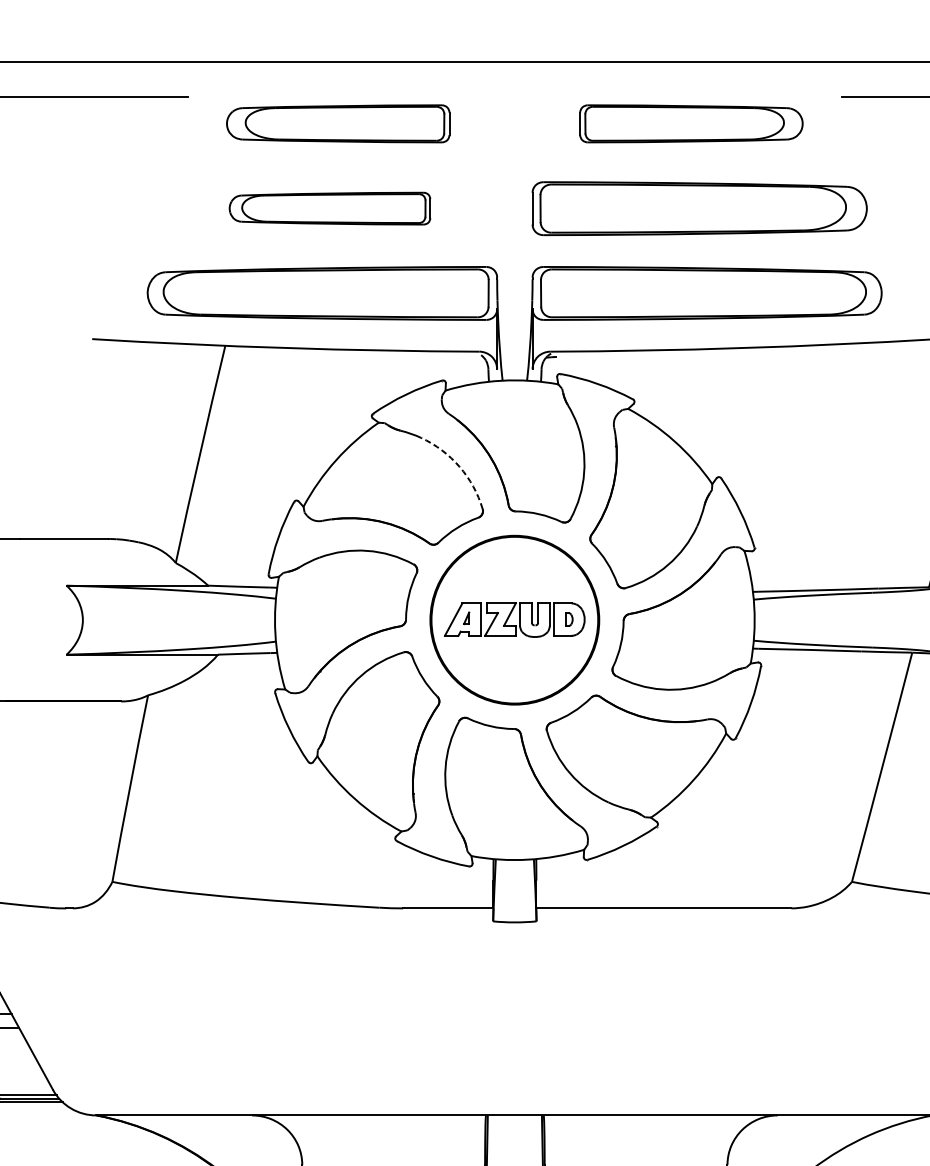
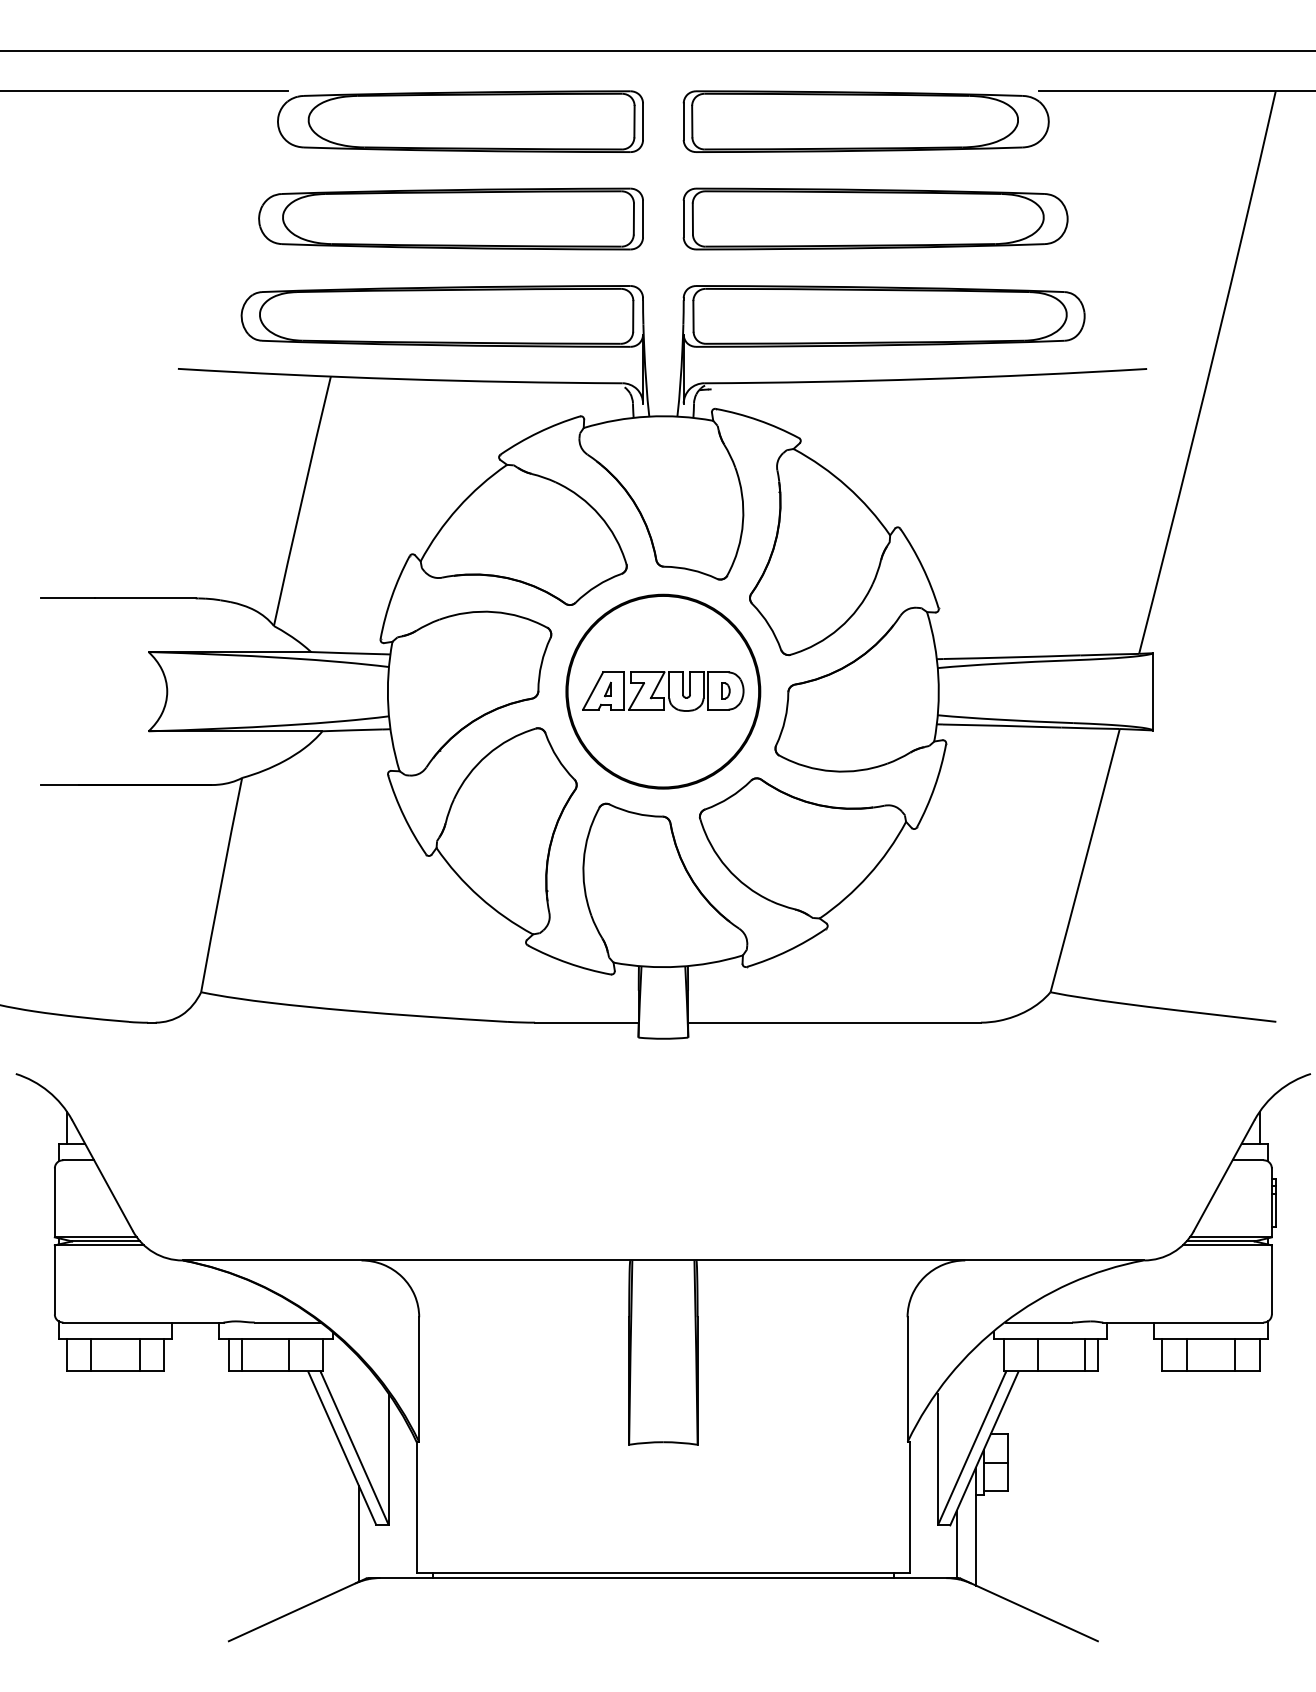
part: (338, 123) -> (460, 121), size x1.43
part: (690, 123) -> (865, 121), size x1.43
part: (329, 208) -> (450, 218), size x1.67
arc: (459, 466) -> (599, 515), dashed -> solid

